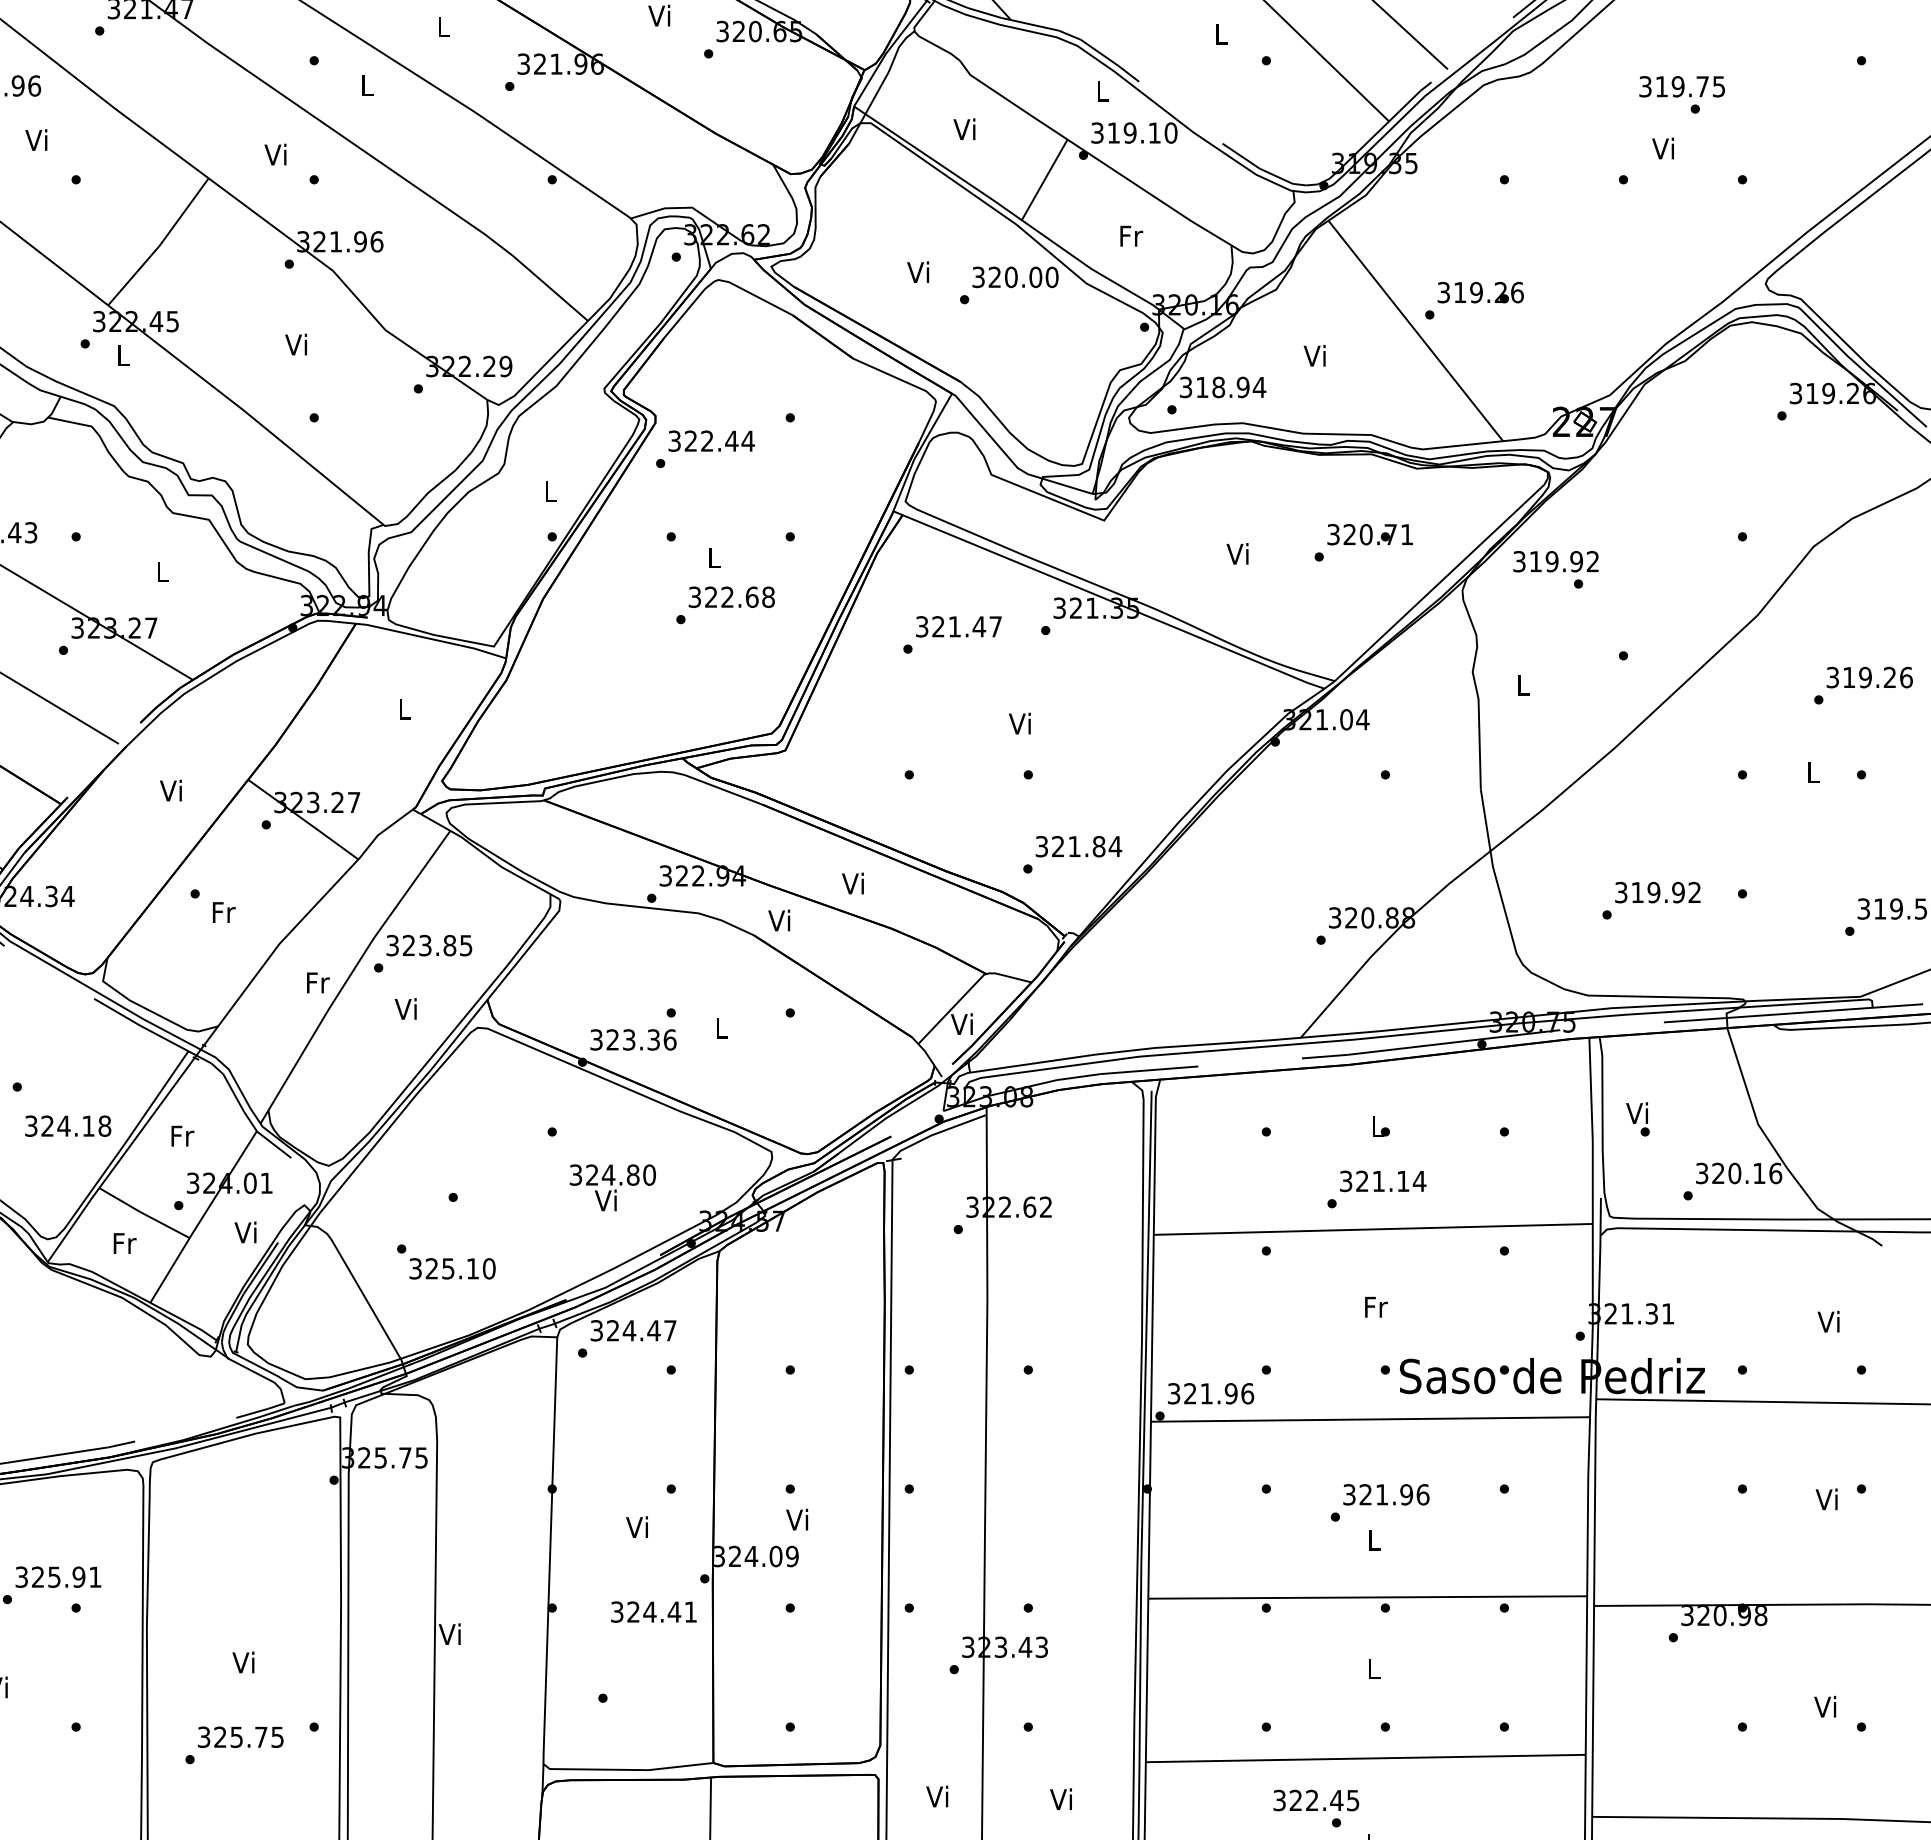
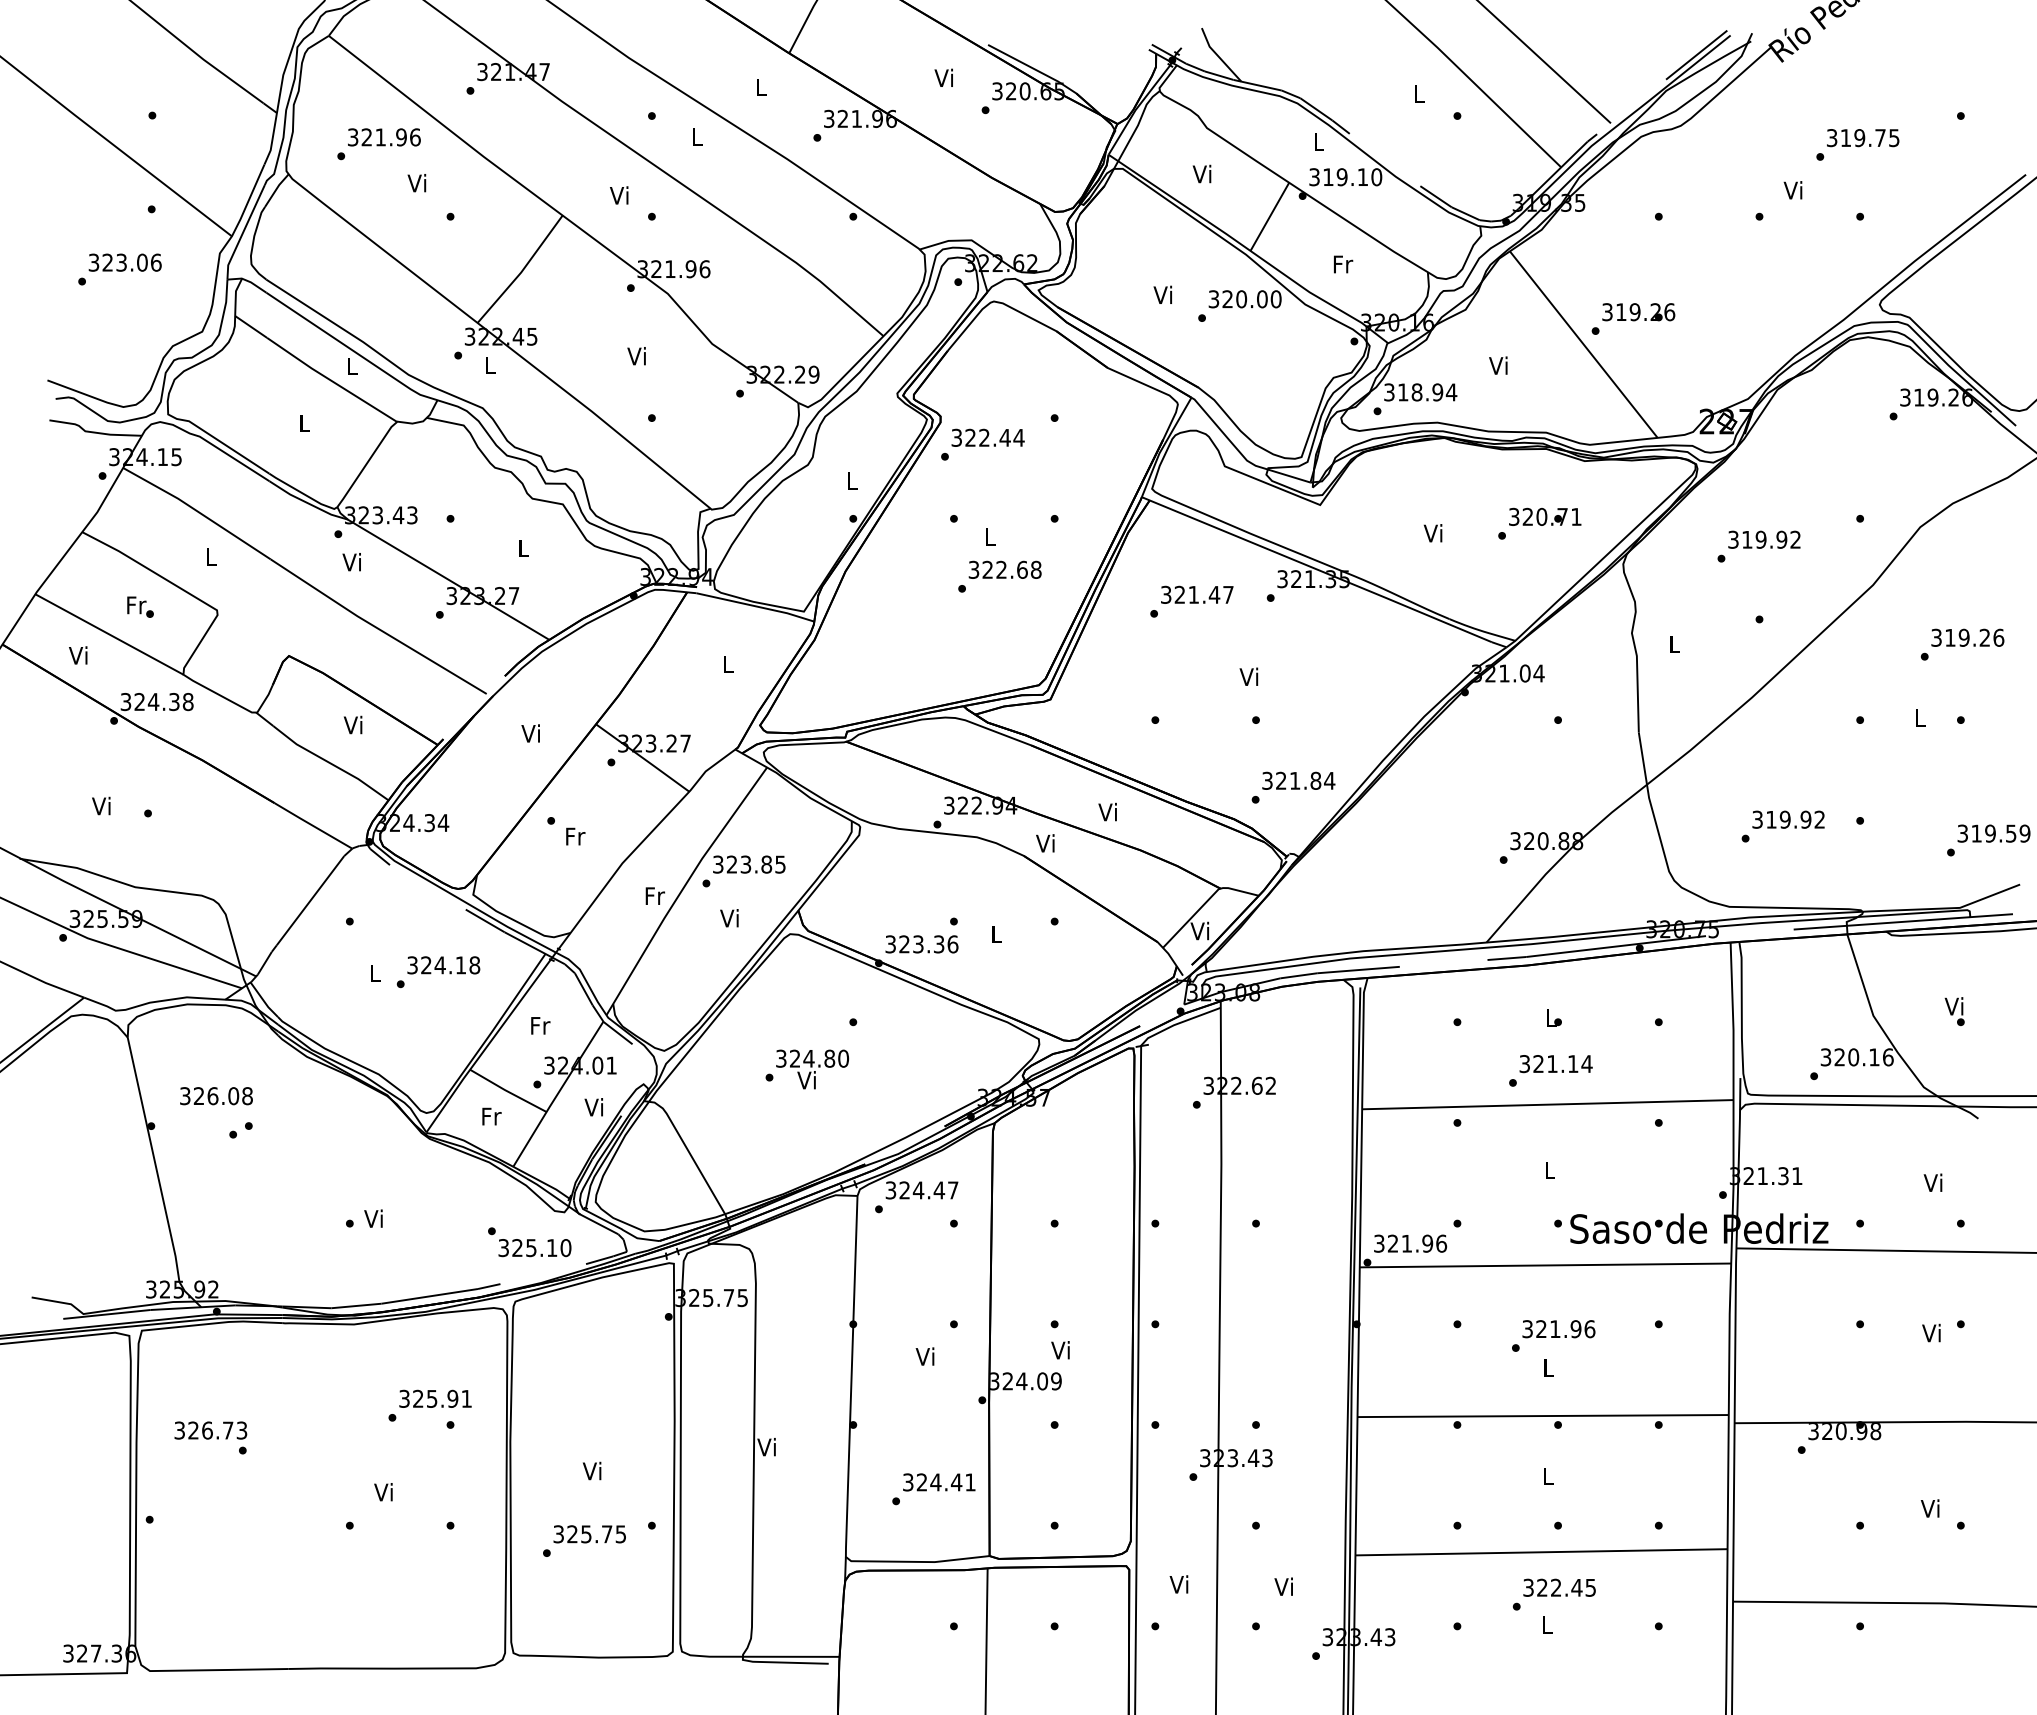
text: (1682, 87) -> (1863, 138), moved
text: (1556, 561) -> (1764, 539), moved
text: (1637, 1119) -> (1954, 1011), moved
text: (67, 1126) -> (443, 965), moved
text: (612, 1187) -> (812, 1069), moved
text: (446, 1262) -> (529, 1242), moved
text: (1376, 1307) -> (1550, 1170), Fr -> L
text: (654, 1612) -> (939, 1482), moved
text: (1316, 1800) -> (1559, 1587), moved

